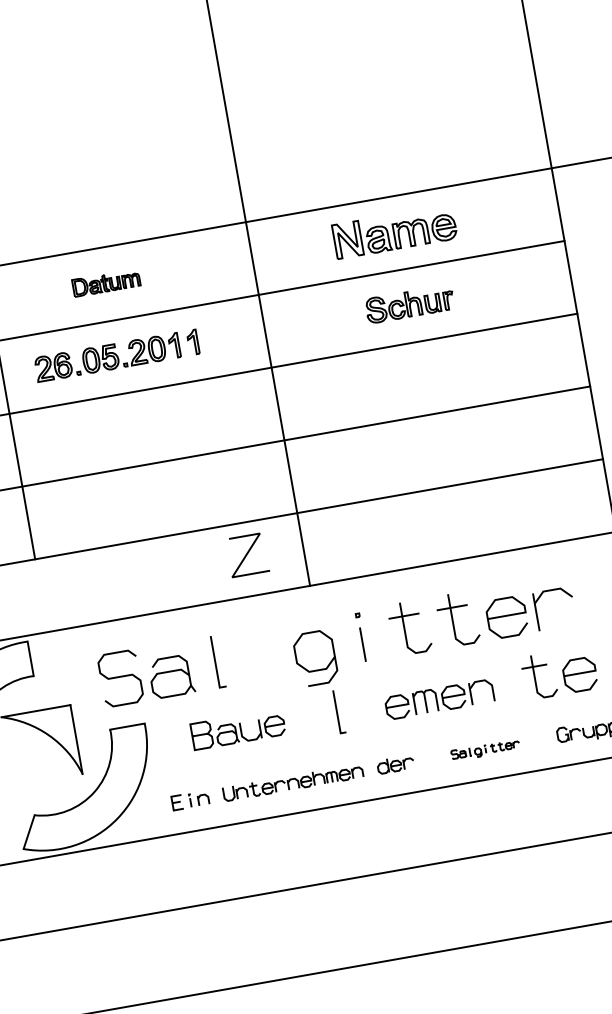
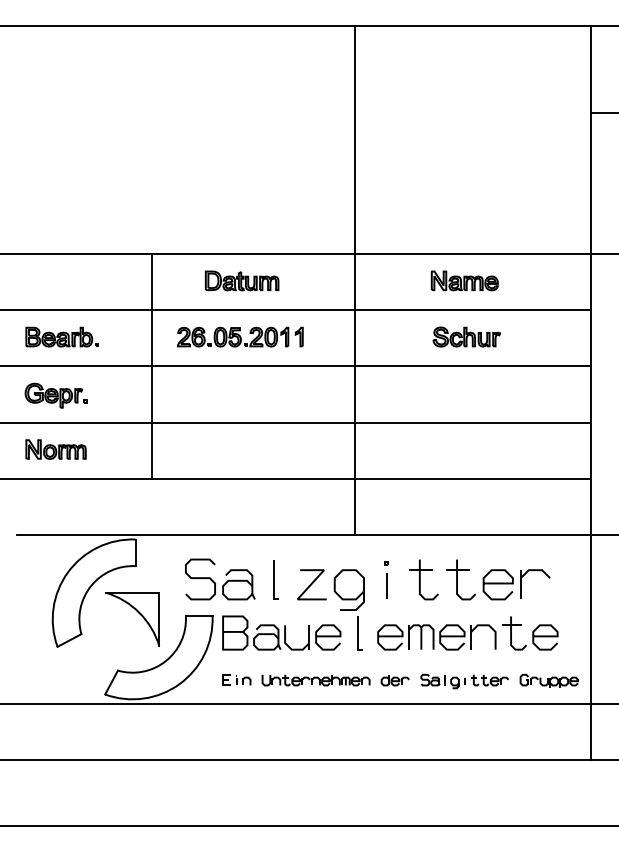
part: (394, 231) -> (464, 280), size x0.71
part: (105, 282) -> (241, 280), size x1.43
line: (246, 554) -> (311, 584), moved
part: (439, 699) -> (436, 637), size x1.43
part: (237, 728) -> (281, 632), size x1.67
part: (485, 750) -> (464, 681), size x1.67

